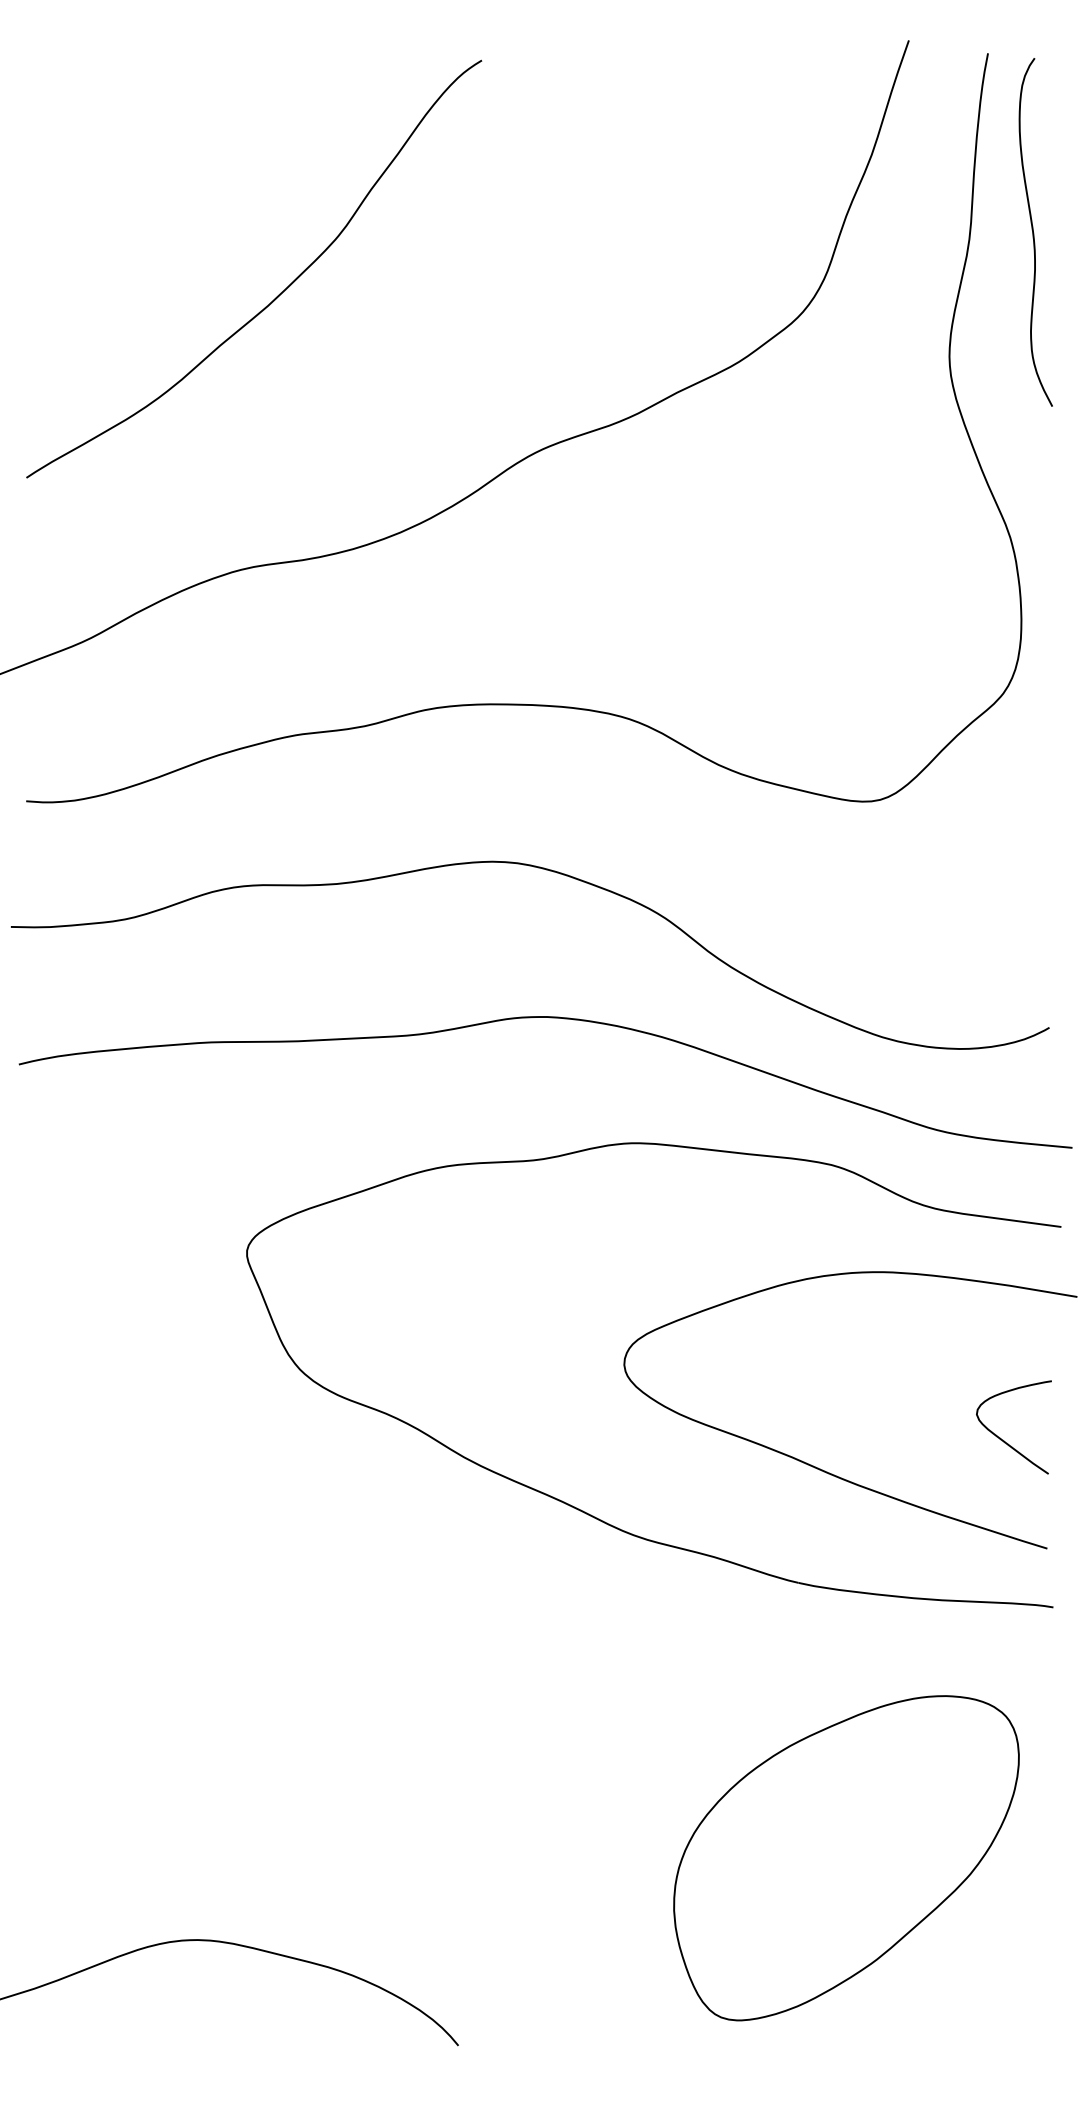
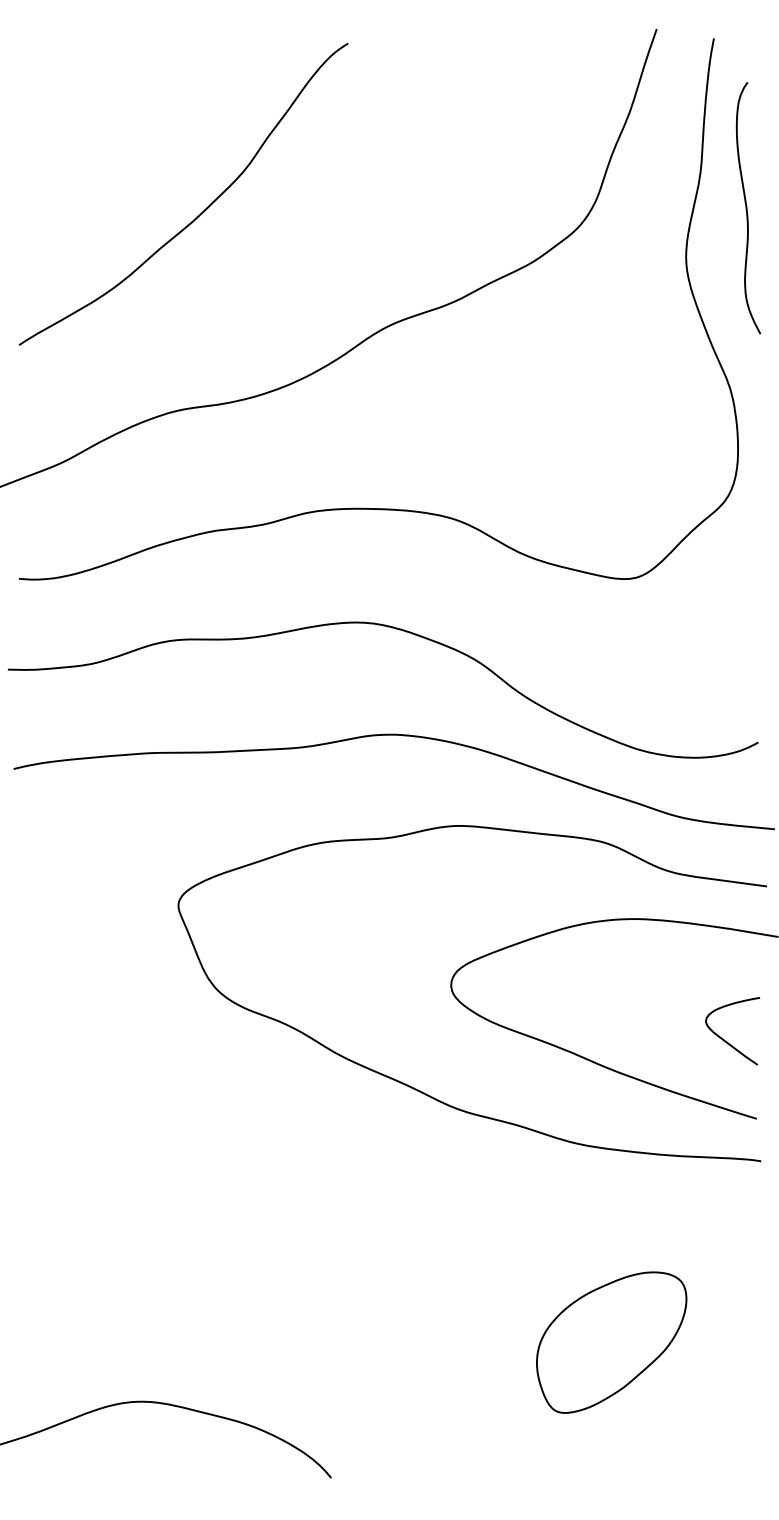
curve: (1034, 233) -> (747, 209), moved
part: (846, 1858) -> (611, 1342), size x0.6

